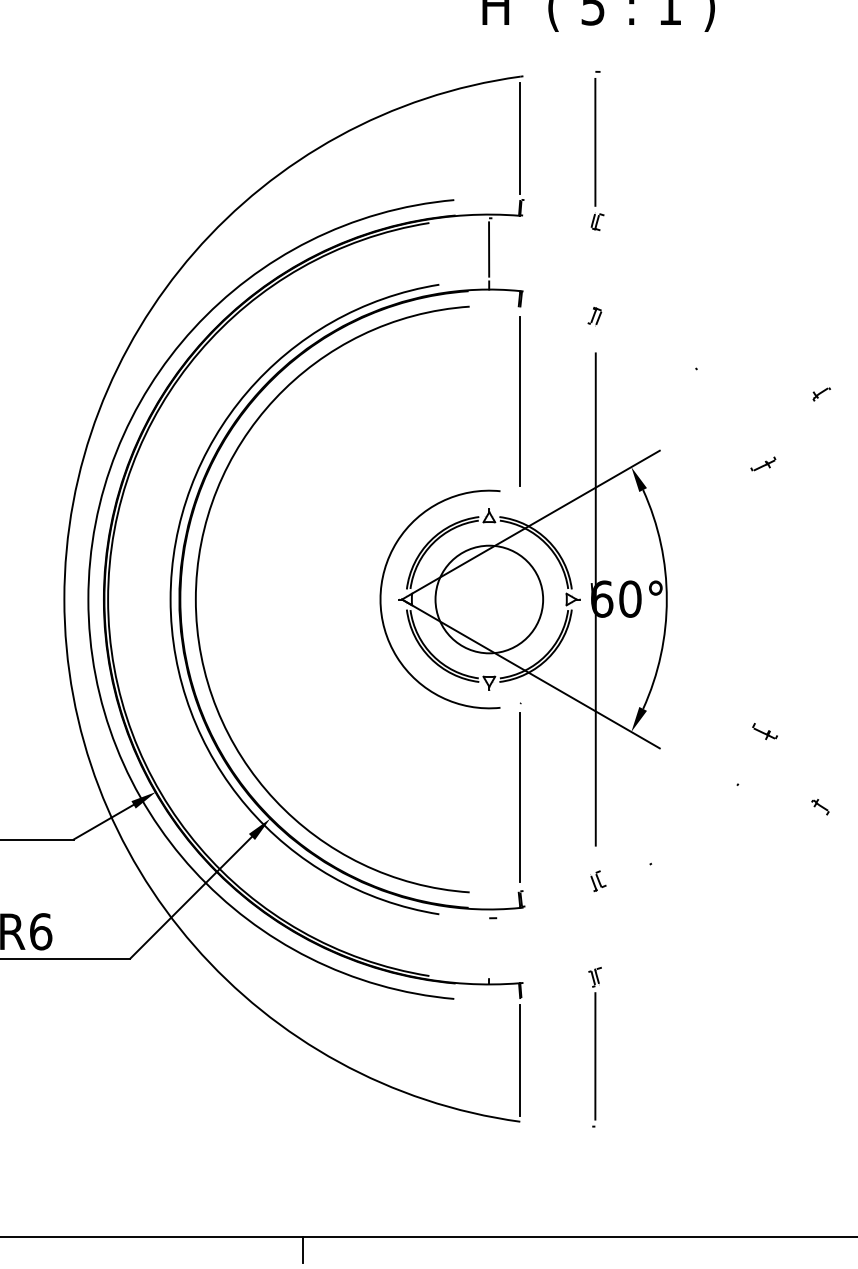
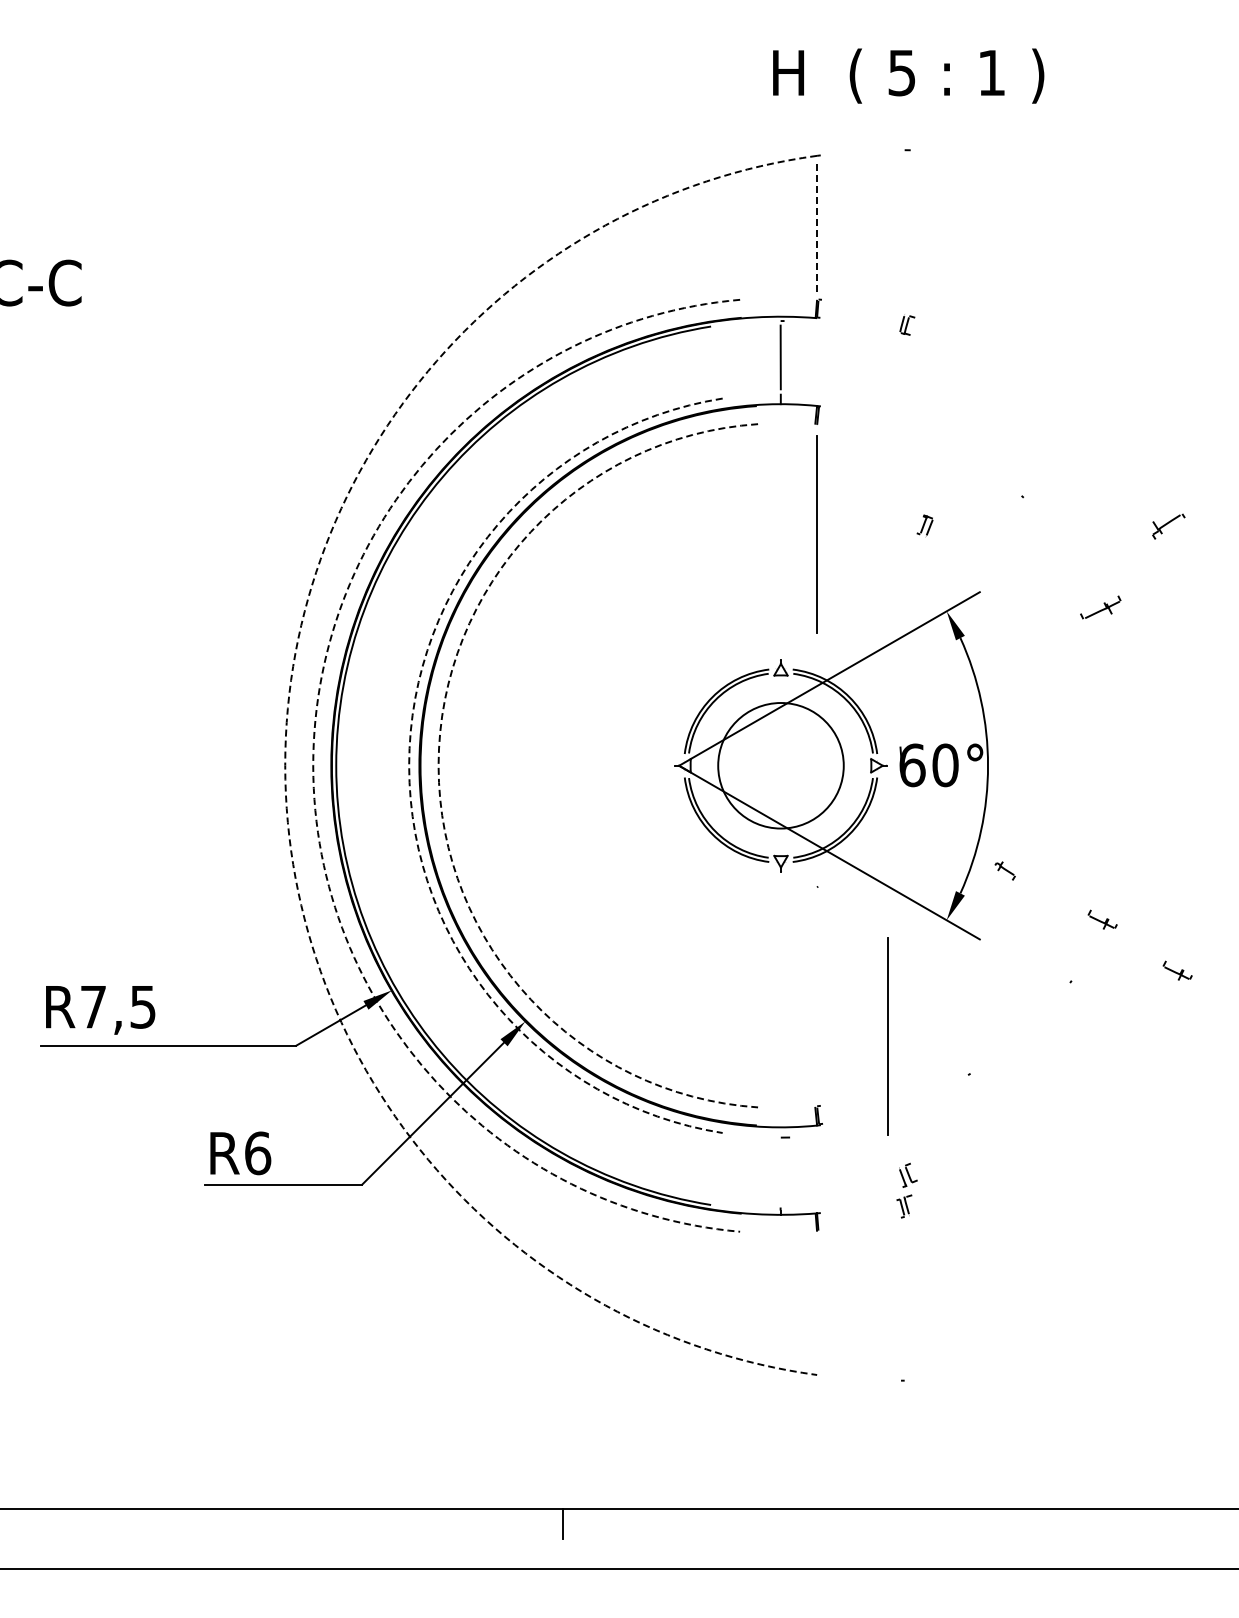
line: (520, 138) -> (817, 227), solid -> dashed
line: (595, 142) -> (904, 232), removed
part: (594, 316) -> (924, 525), moved
part: (821, 394) -> (1168, 526), size x1.6
part: (763, 463) -> (1100, 607), size x1.4
arc: (381, 594) -> (655, 759), removed
arc: (64, 599) -> (285, 765), solid -> dashed
arc: (88, 599) -> (313, 765), solid -> dashed
arc: (170, 599) -> (409, 765), solid -> dashed
arc: (195, 599) -> (438, 765), solid -> dashed
line: (596, 599) -> (905, 765), removed
part: (829, 775) -> (1177, 970), added
line: (519, 797) -> (887, 1036), moved
part: (819, 806) -> (1004, 870), moved
part: (598, 880) -> (908, 1174), moved
line: (595, 1056) -> (904, 1298), removed
line: (520, 1060) -> (817, 1303), removed

